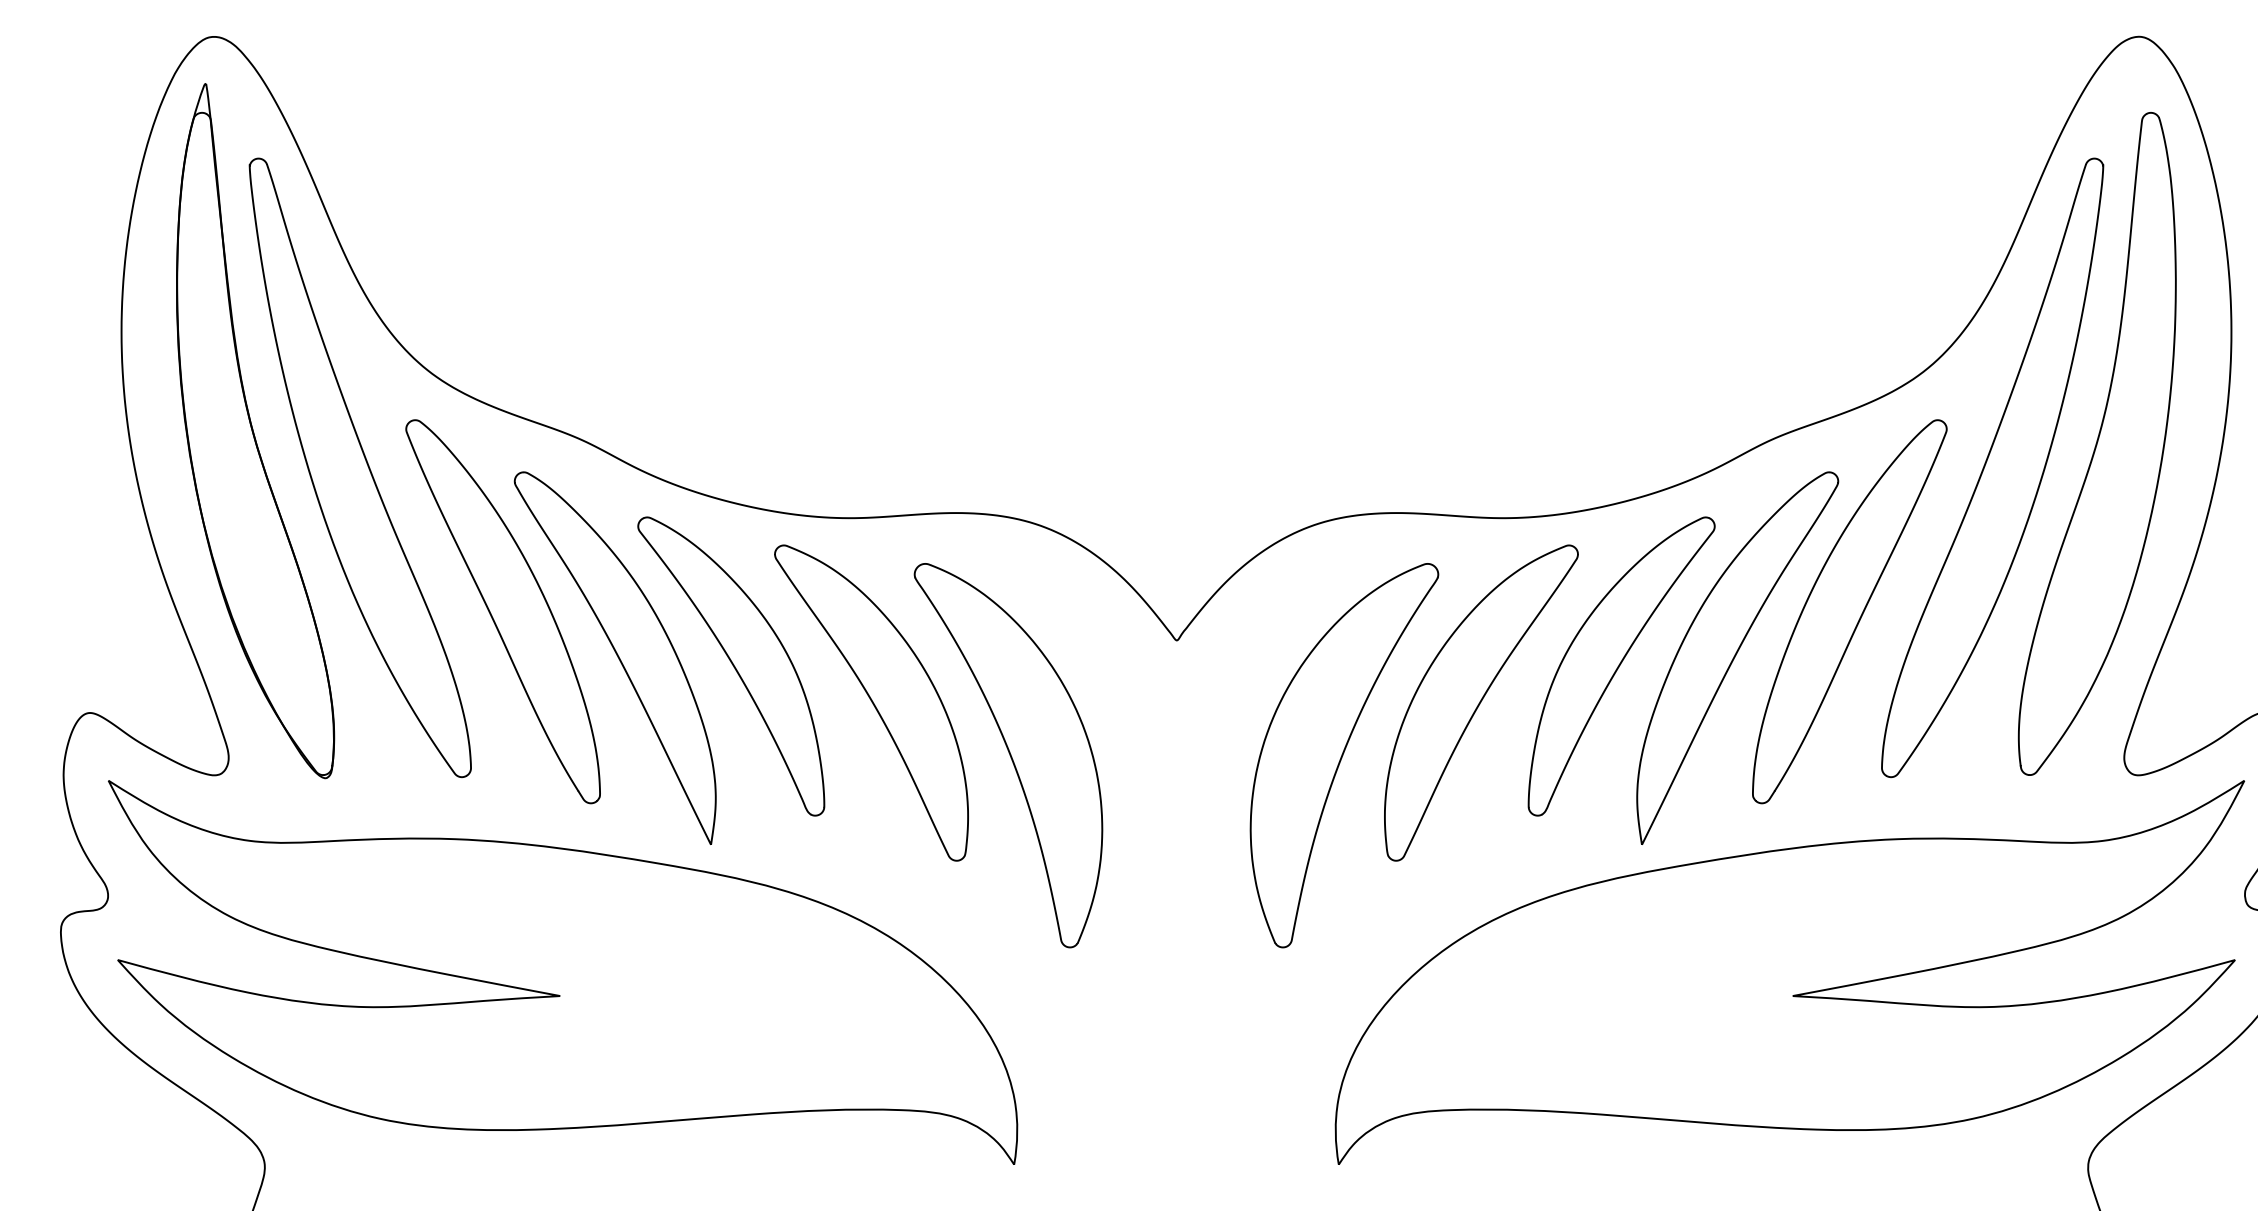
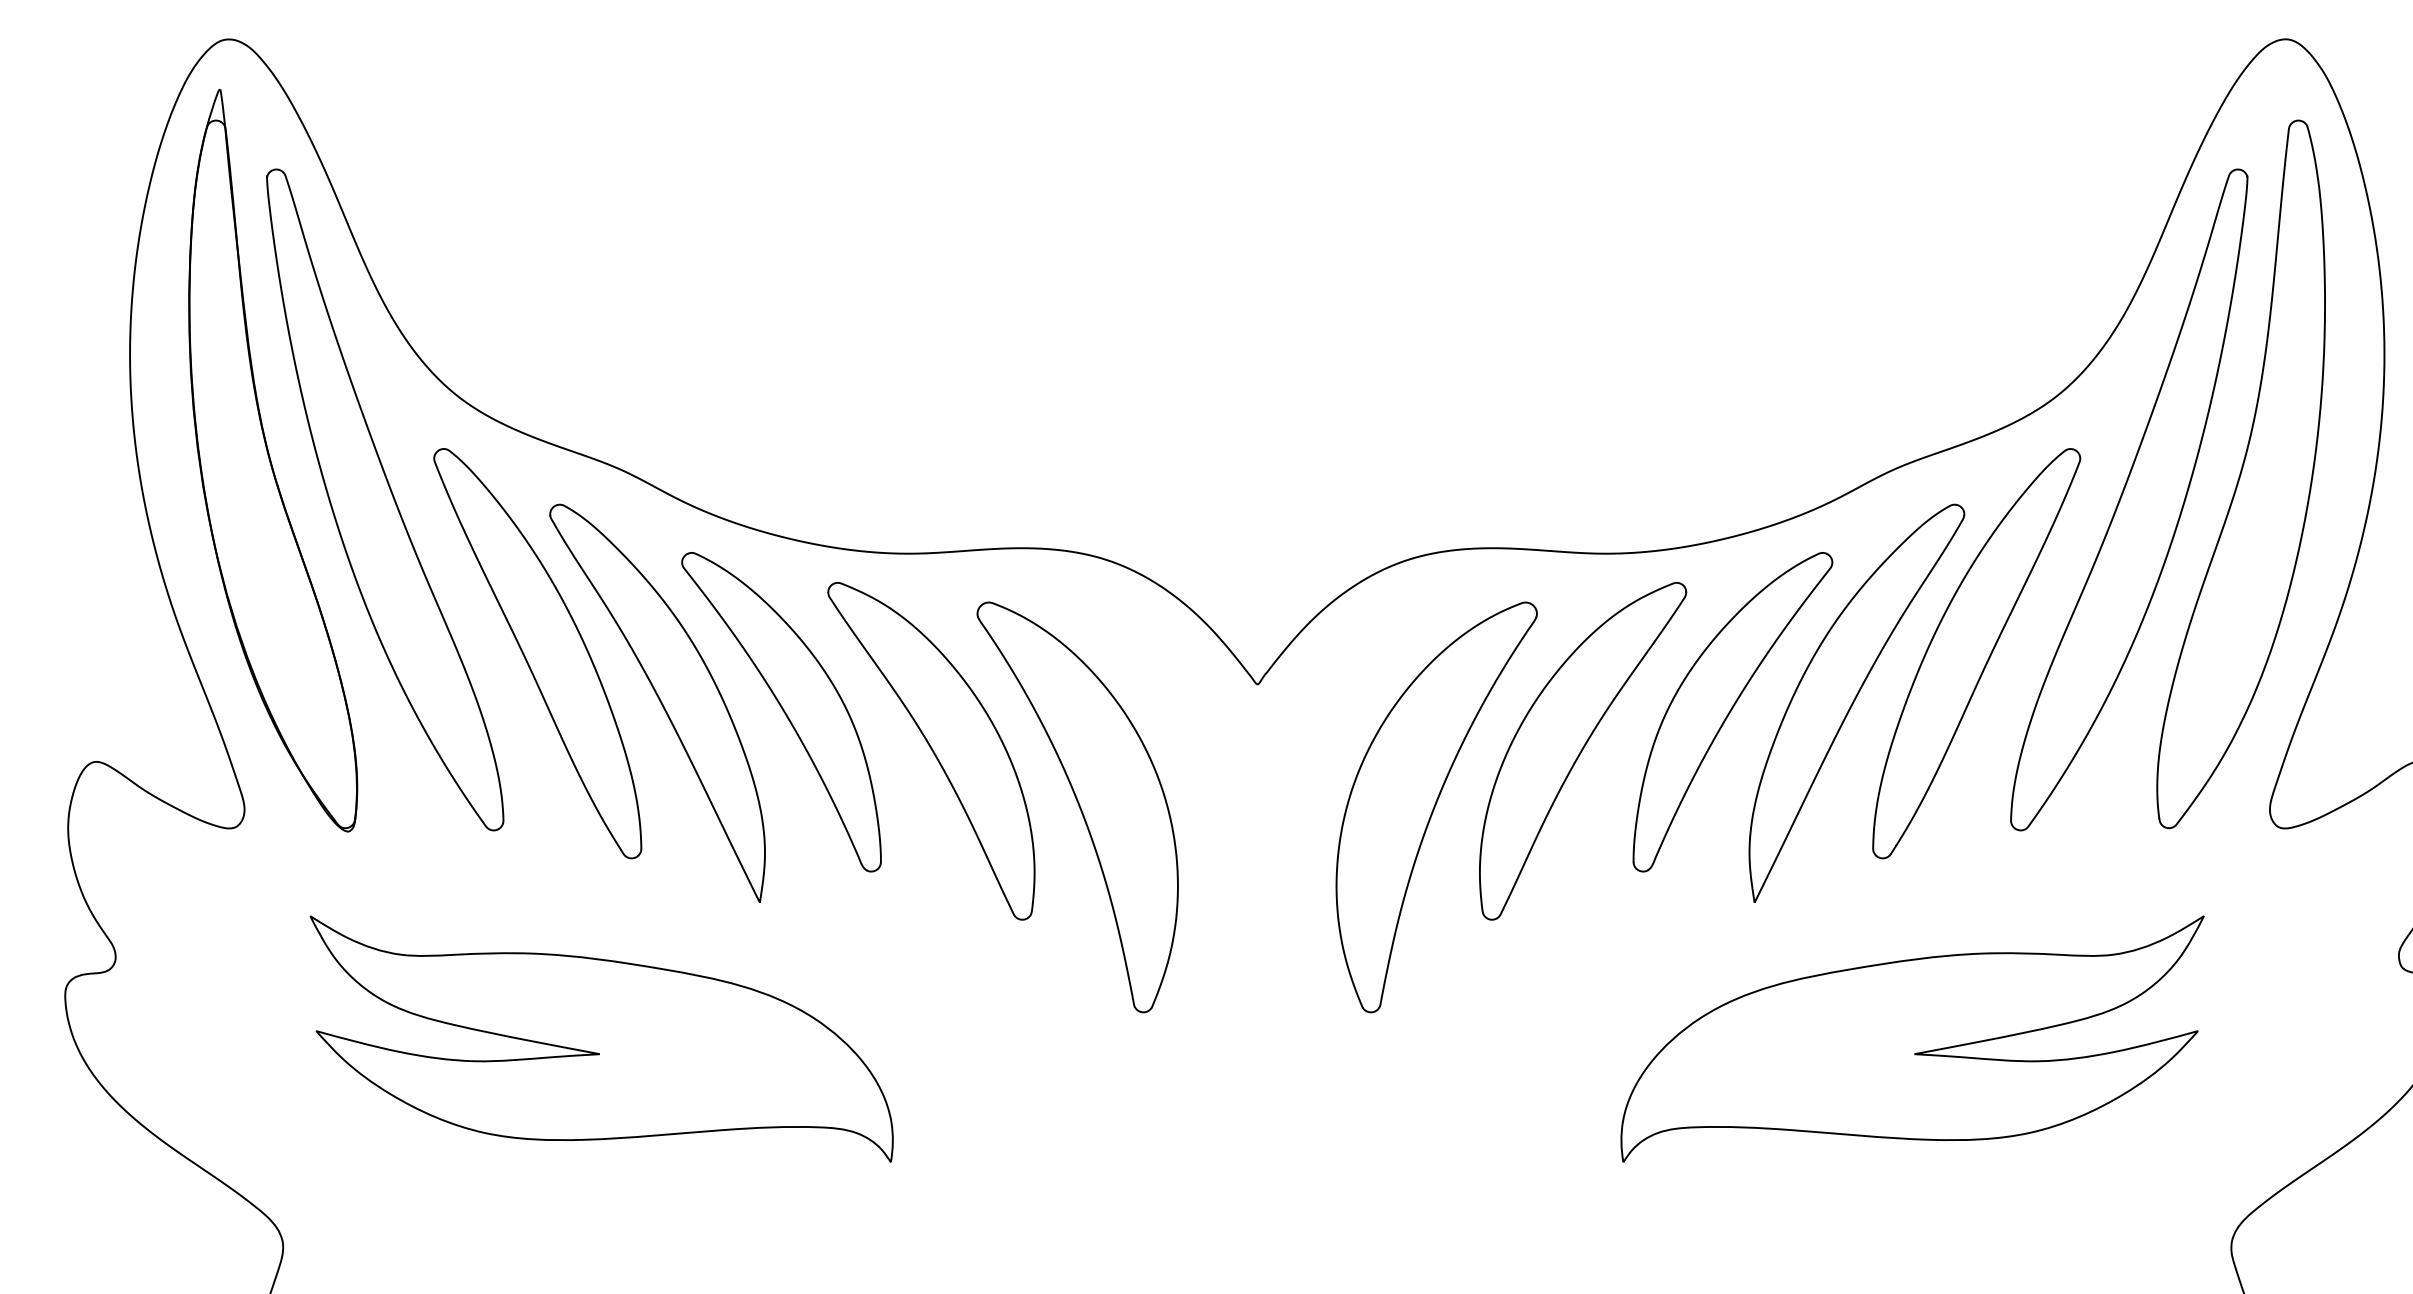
part: (562, 971) -> (601, 1038), size x0.6
part: (1789, 971) -> (1912, 1038), size x0.6

